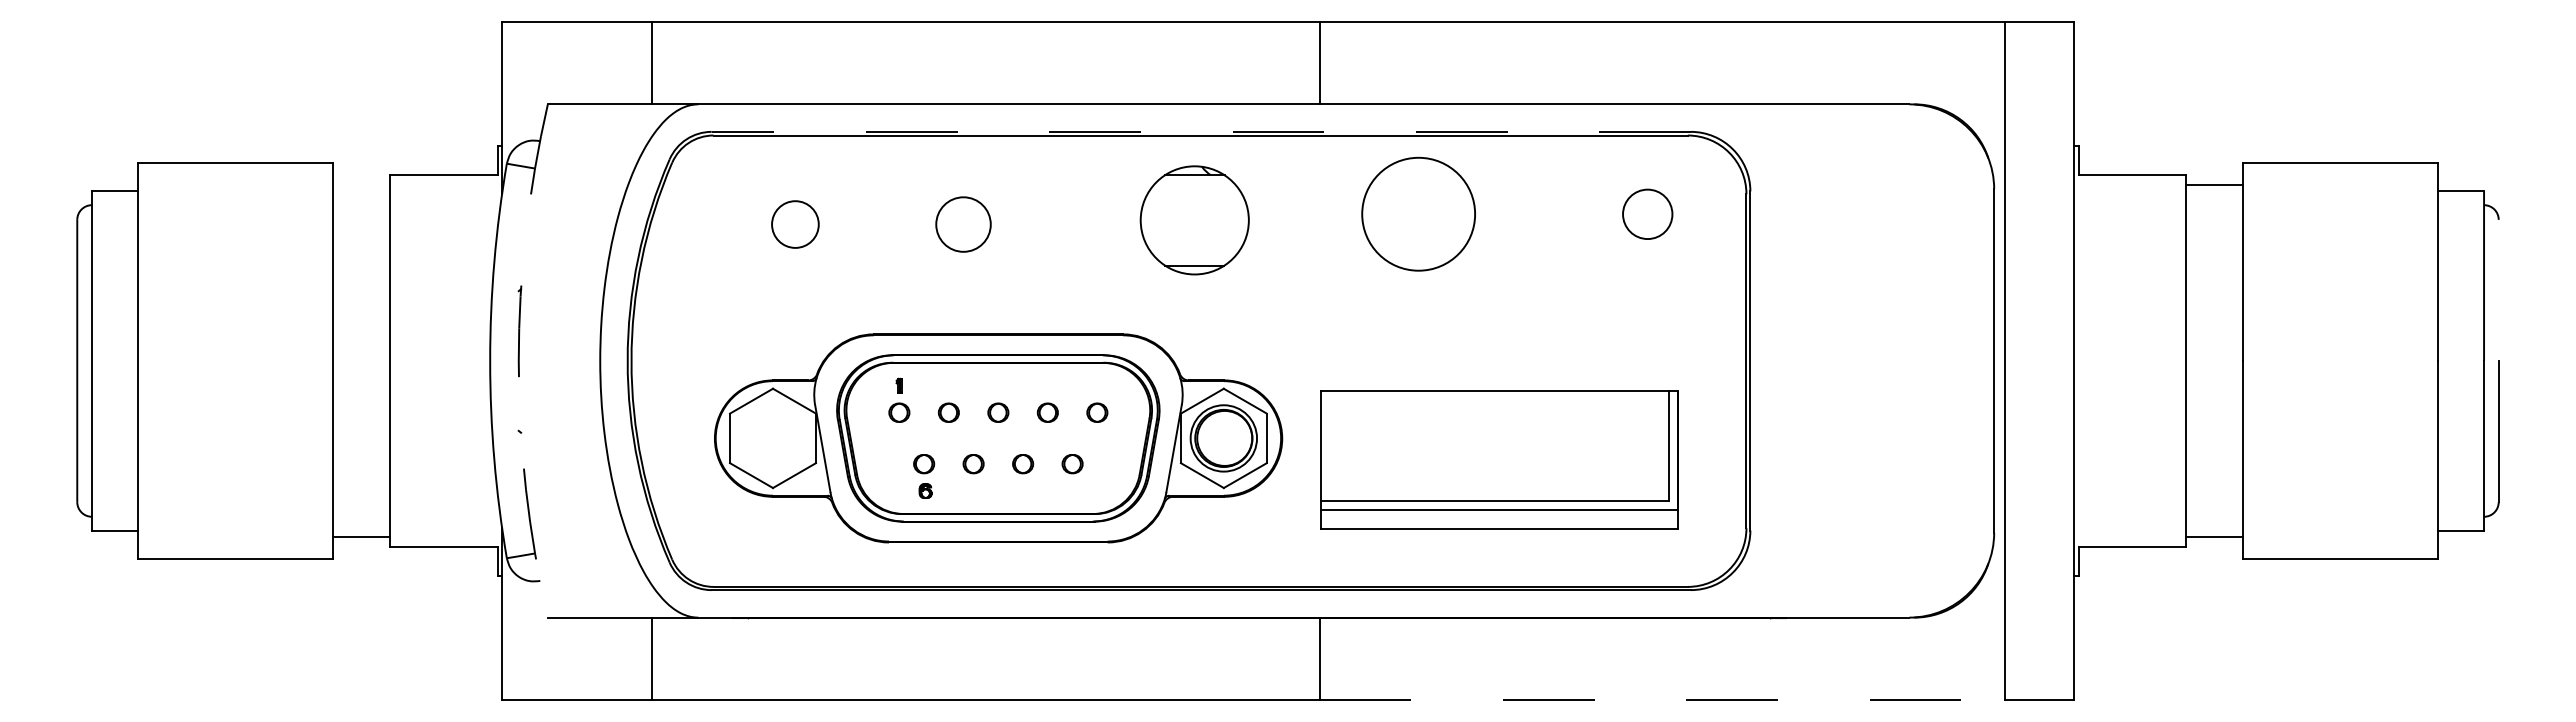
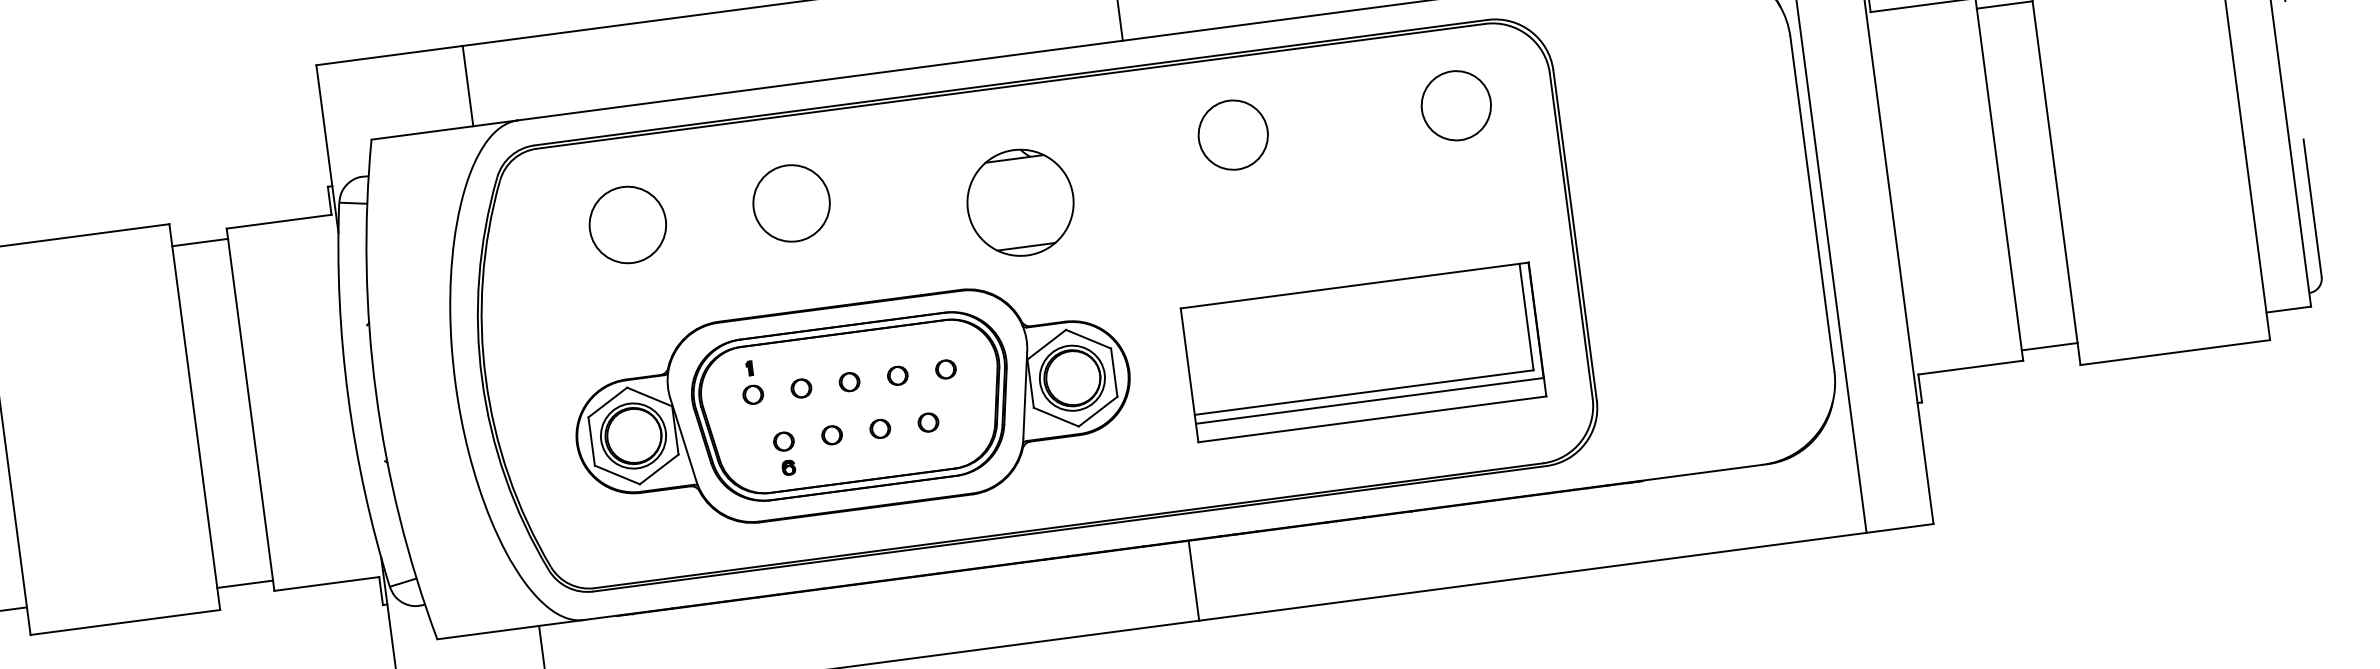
line: (1201, 131) -> (1011, 82), dashed -> solid
line: (360, 185) -> (199, 242), added
circle: (1418, 214) -> (1233, 135), size x0.62
circle: (1647, 214) -> (1456, 105), size x1.43
part: (1194, 220) -> (1020, 202), moved
circle: (795, 224) -> (628, 224), size x1.67
circle: (963, 224) -> (791, 203), size x1.43
arc: (518, 360) -> (375, 392), dashed -> solid
part: (773, 438) -> (634, 436), added
part: (1499, 459) -> (1363, 351), moved
line: (1662, 700) -> (1533, 577), dashed -> solid

